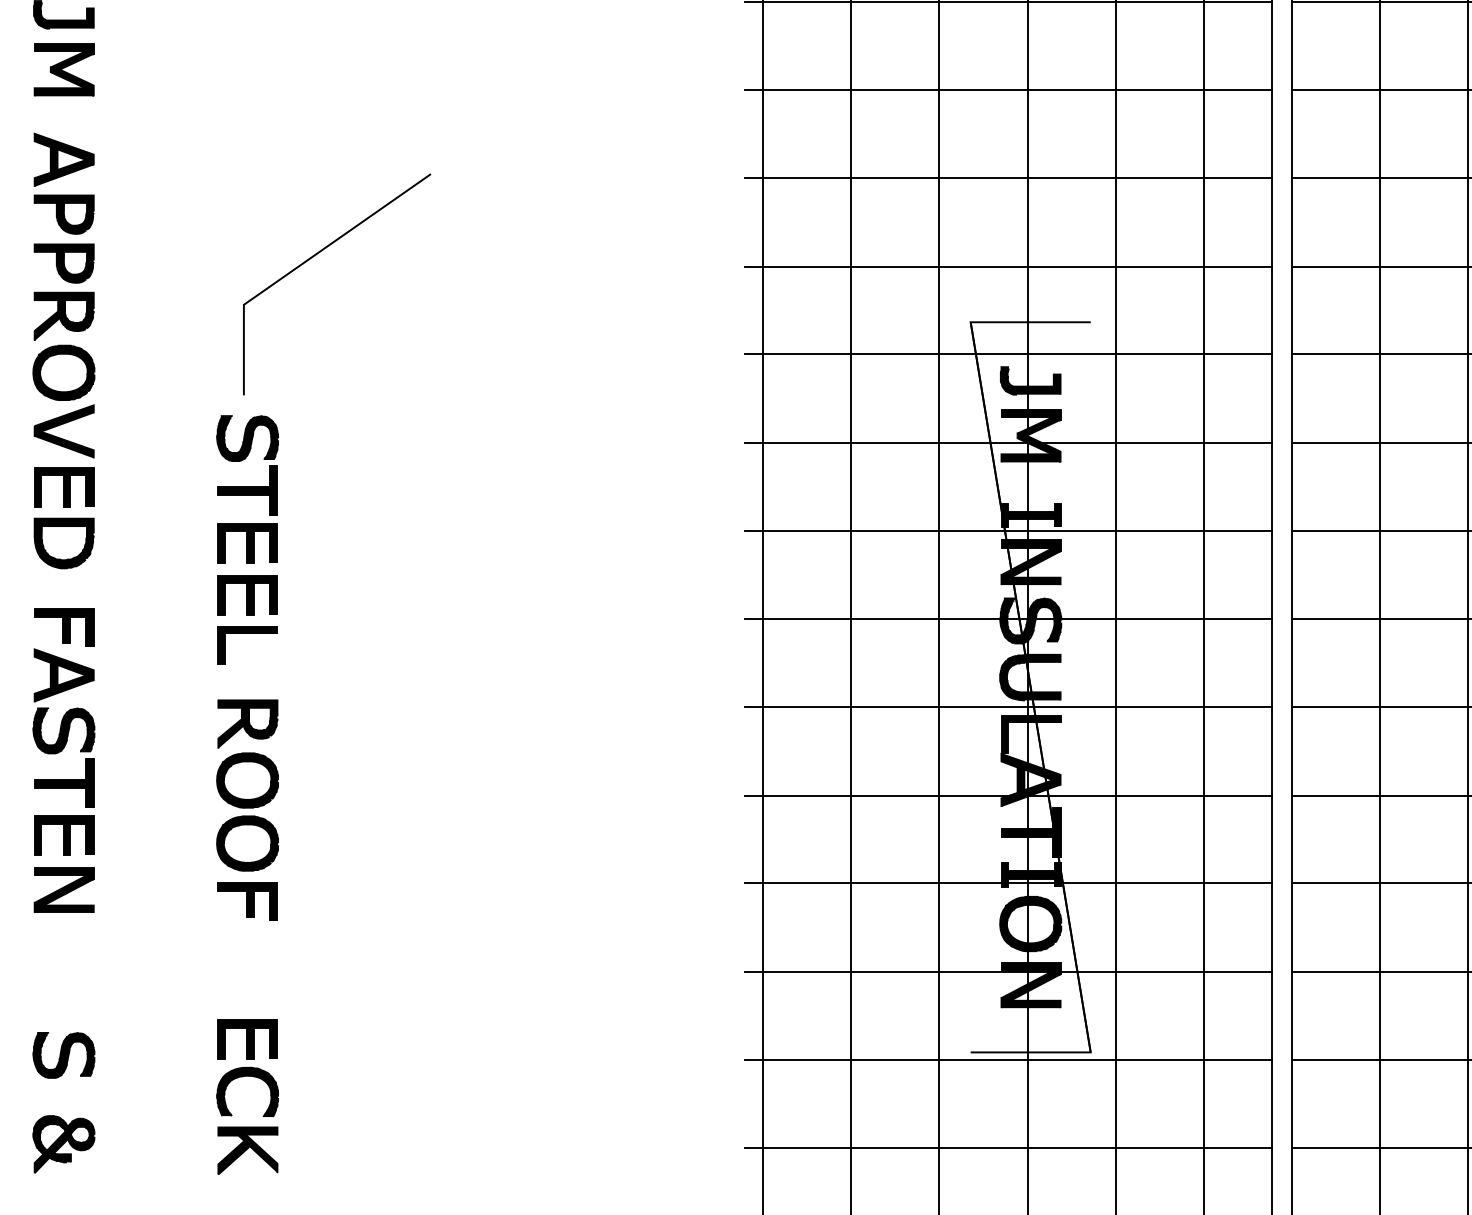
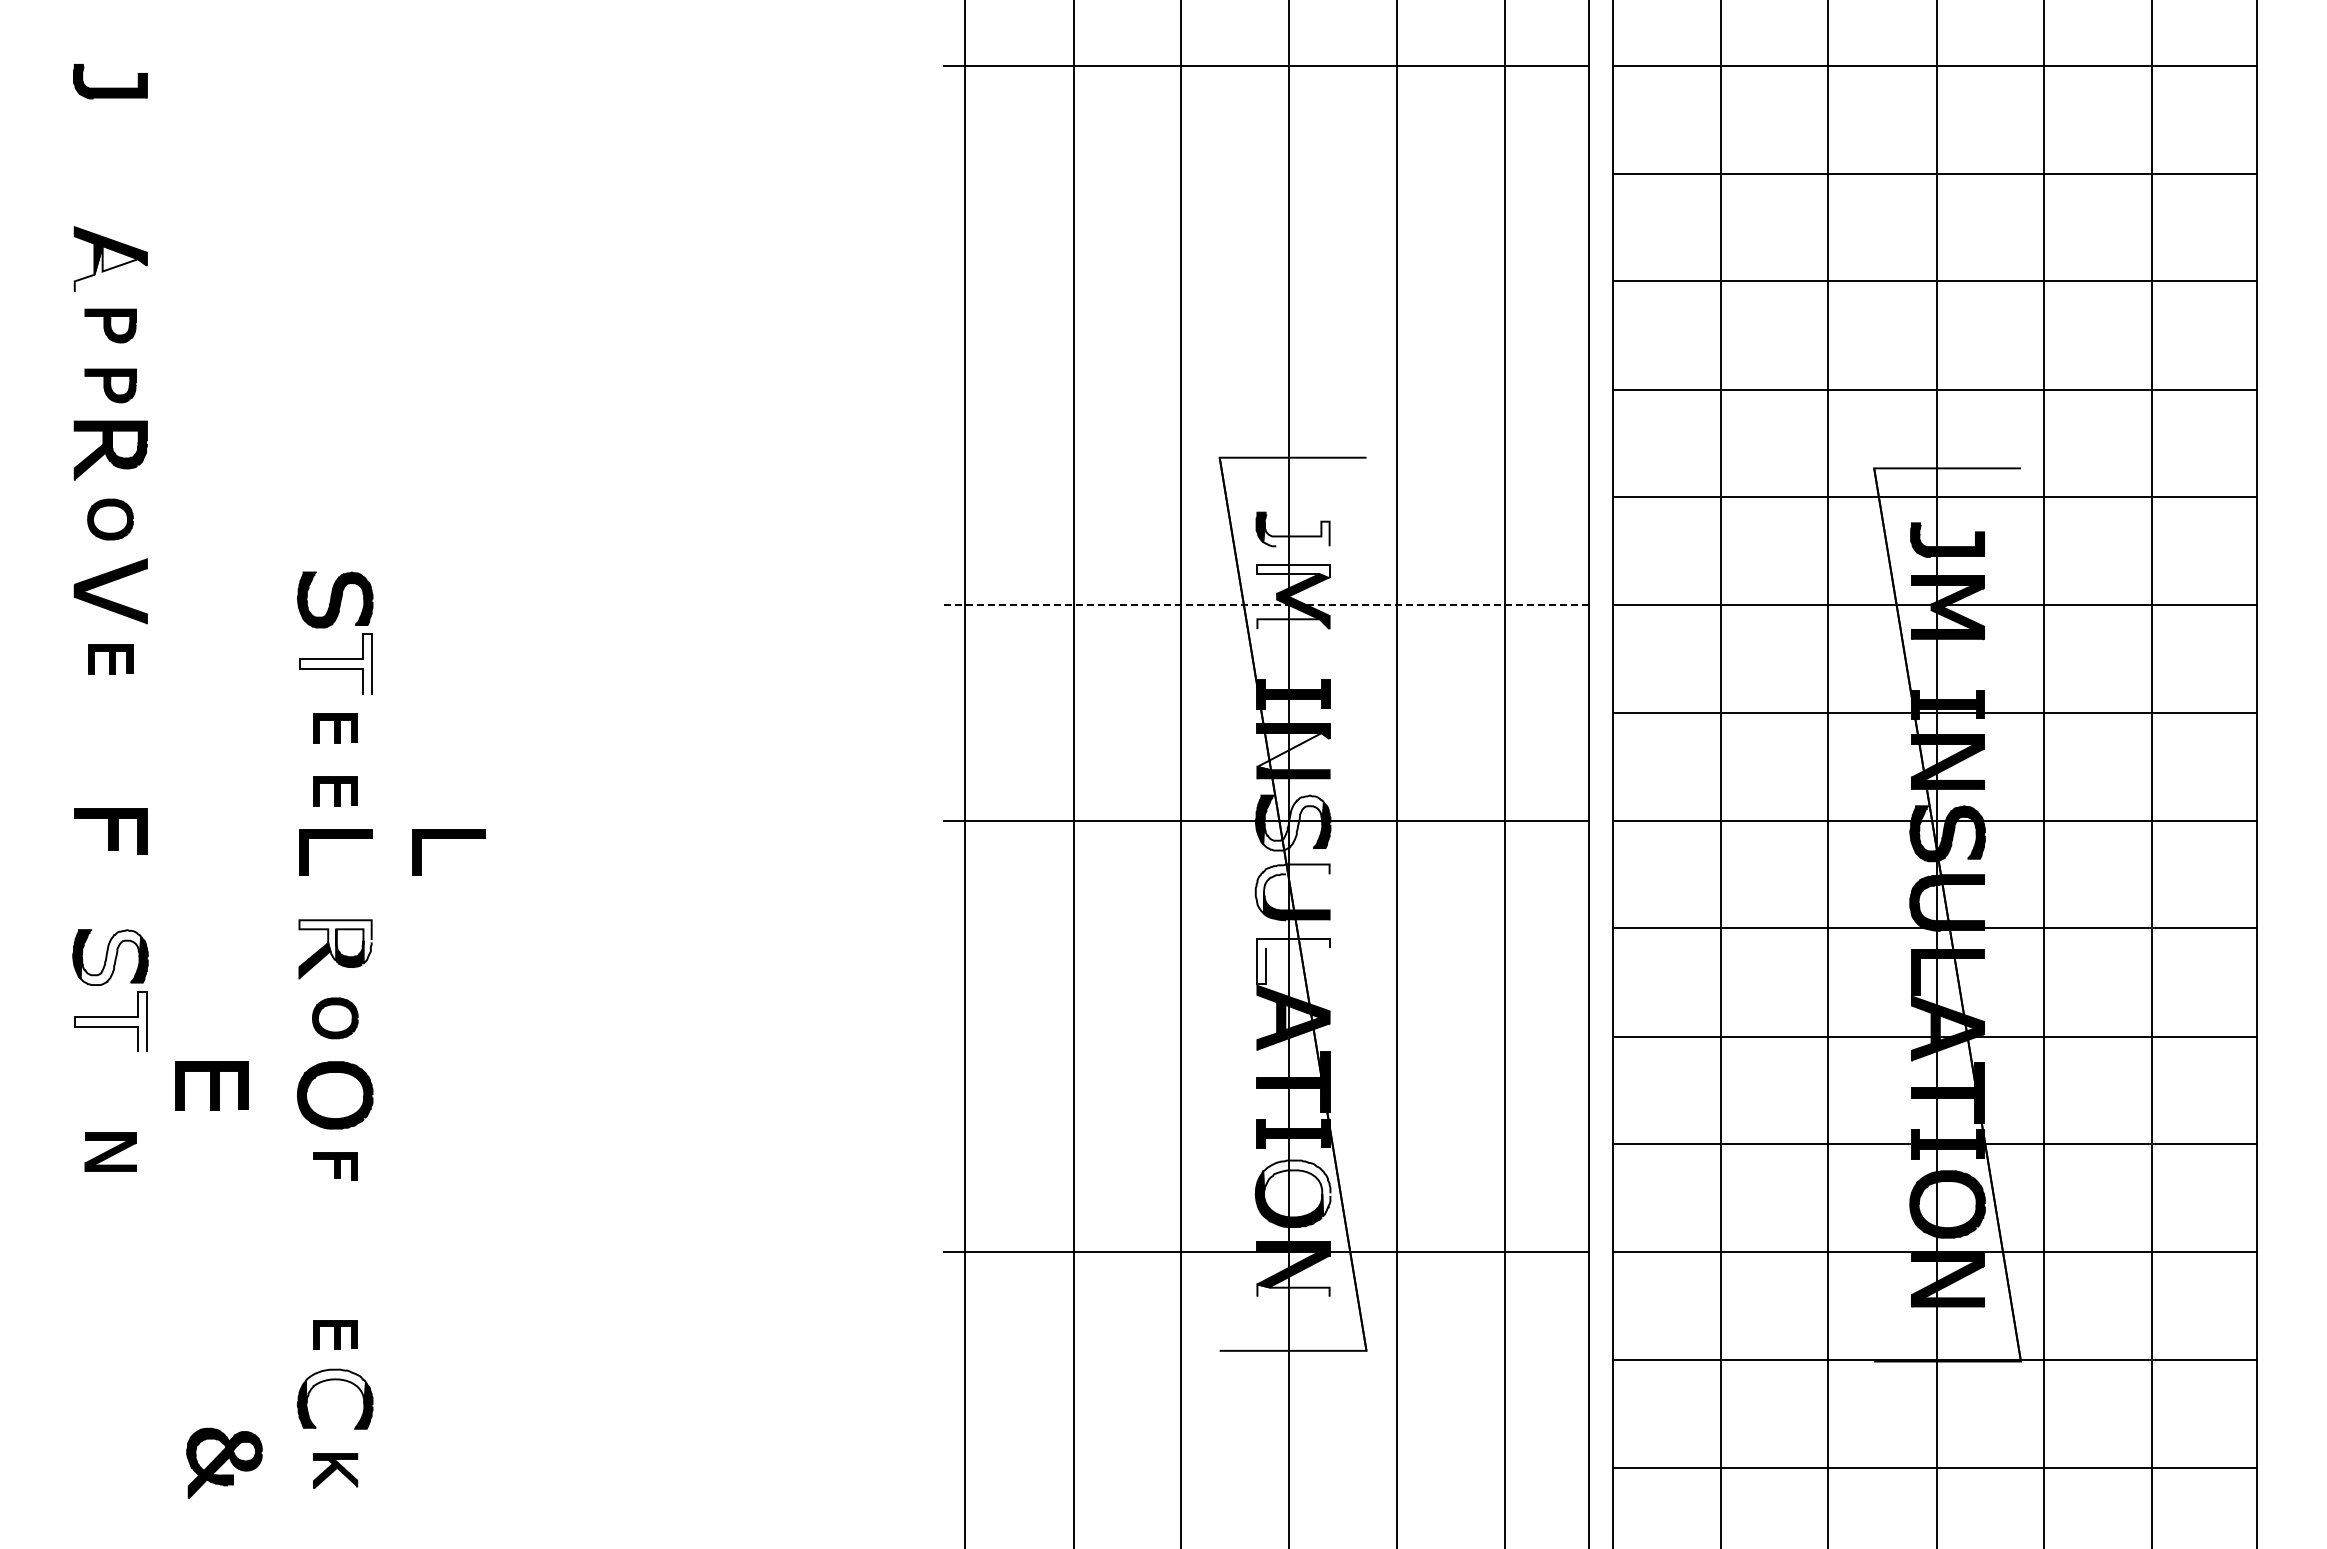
part: (63, 69) -> (110, 148), removed
line: (1008, 89) -> (1266, 173), removed
fill: (63, 168) -> (110, 269), removed
line: (1008, 178) -> (1266, 281), removed
part: (63, 214) -> (110, 325), size x0.7
line: (318, 254) -> (421, 374), removed
part: (63, 263) -> (110, 385), size x0.7
line: (1008, 266) -> (1266, 389), removed
line: (1008, 354) -> (1266, 497), removed
part: (63, 372) -> (110, 519), size x0.6
fill: (1033, 384) -> (1296, 533), removed
fill: (1031, 415) -> (1293, 571), removed
line: (1008, 443) -> (1266, 605), solid -> dashed
fill: (1031, 458) -> (1293, 624), removed
part: (63, 487) -> (110, 659), size x0.6
fill: (247, 491) -> (335, 664), removed
line: (1008, 530) -> (1266, 712), removed
part: (63, 543) -> (110, 728), removed
part: (247, 543) -> (335, 728), size x0.6
fill: (1031, 562) -> (1293, 751), removed
part: (247, 595) -> (335, 791), size x0.6
fill: (1031, 620) -> (1293, 822), removed
part: (340, 633) -> (448, 838), added
fill: (1030, 674) -> (1292, 888), removed
part: (63, 675) -> (110, 889), removed
line: (1008, 707) -> (1266, 928), removed
fill: (247, 717) -> (335, 941), removed
fill: (63, 730) -> (110, 957), removed
fill: (1031, 734) -> (1293, 961), removed
part: (247, 780) -> (335, 1018), size x0.6
fill: (63, 783) -> (110, 1021), removed
line: (1008, 795) -> (1266, 1036), removed
part: (63, 835) -> (211, 1085), moved
line: (1008, 883) -> (1266, 1144), removed
part: (63, 890) -> (110, 1152), size x0.7
part: (247, 901) -> (335, 1166), size x0.6
fill: (1033, 919) -> (1296, 1188), removed
fill: (1031, 1003) -> (1293, 1290), removed
part: (247, 1039) -> (335, 1334), size x0.6
part: (63, 1055) -> (110, 1354), removed
line: (1008, 1059) -> (1266, 1359), removed
fill: (247, 1081) -> (335, 1386), removed
part: (63, 1143) -> (224, 1462), moved
line: (1008, 1148) -> (1266, 1468), removed
part: (247, 1150) -> (335, 1470), size x0.6

